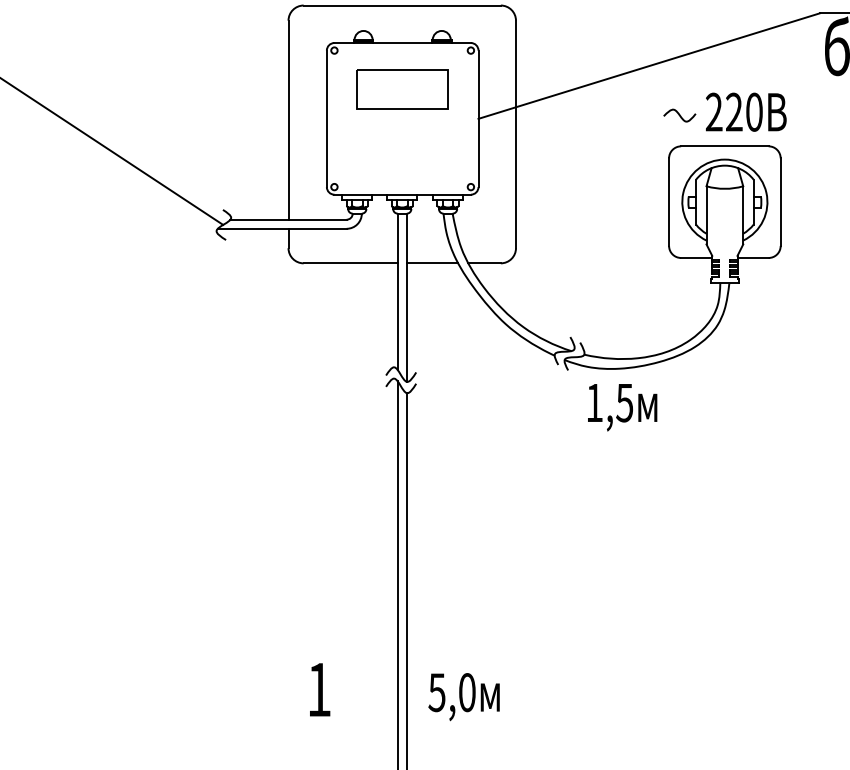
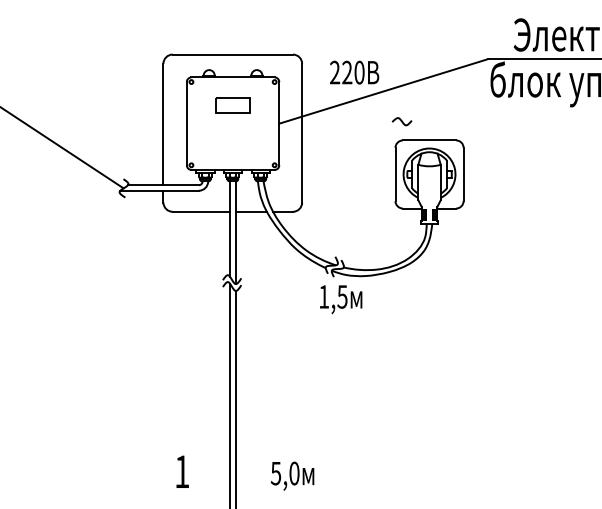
part: (401, 89) -> (232, 105), size x0.6
text: (746, 111) -> (354, 72), moved
text: (623, 407) -> (341, 299), moved
text: (464, 695) -> (292, 475), moved

